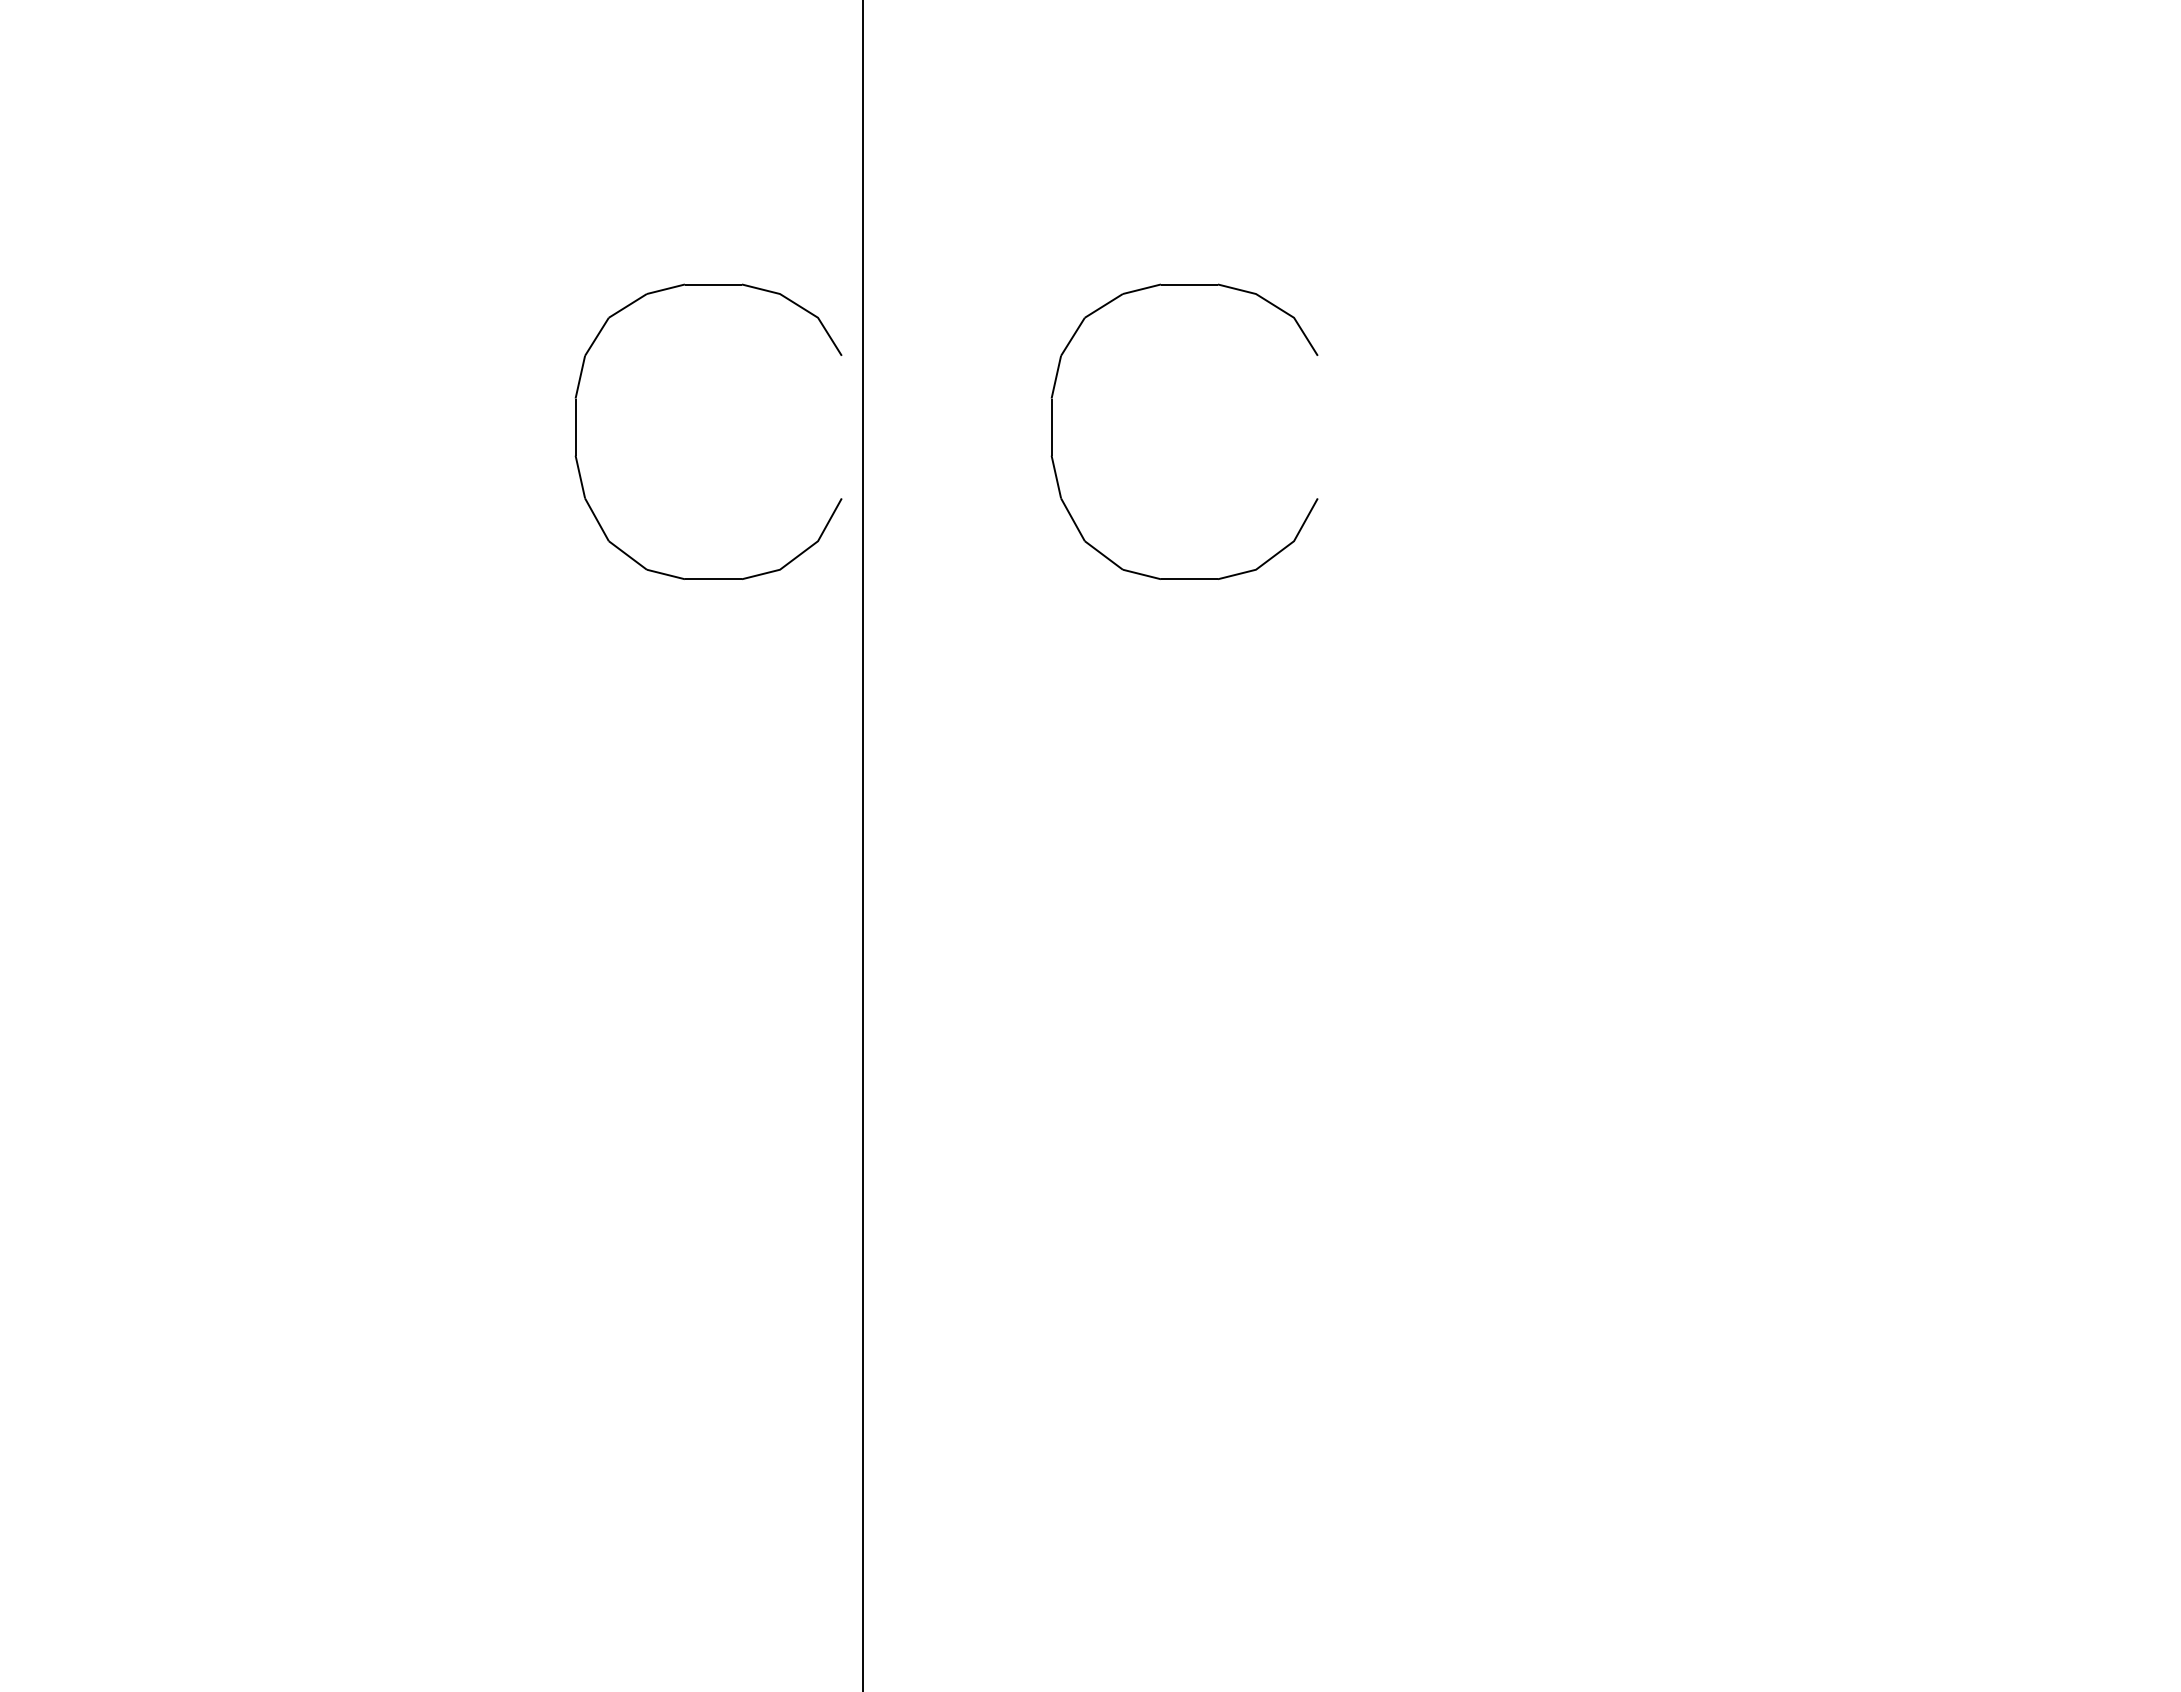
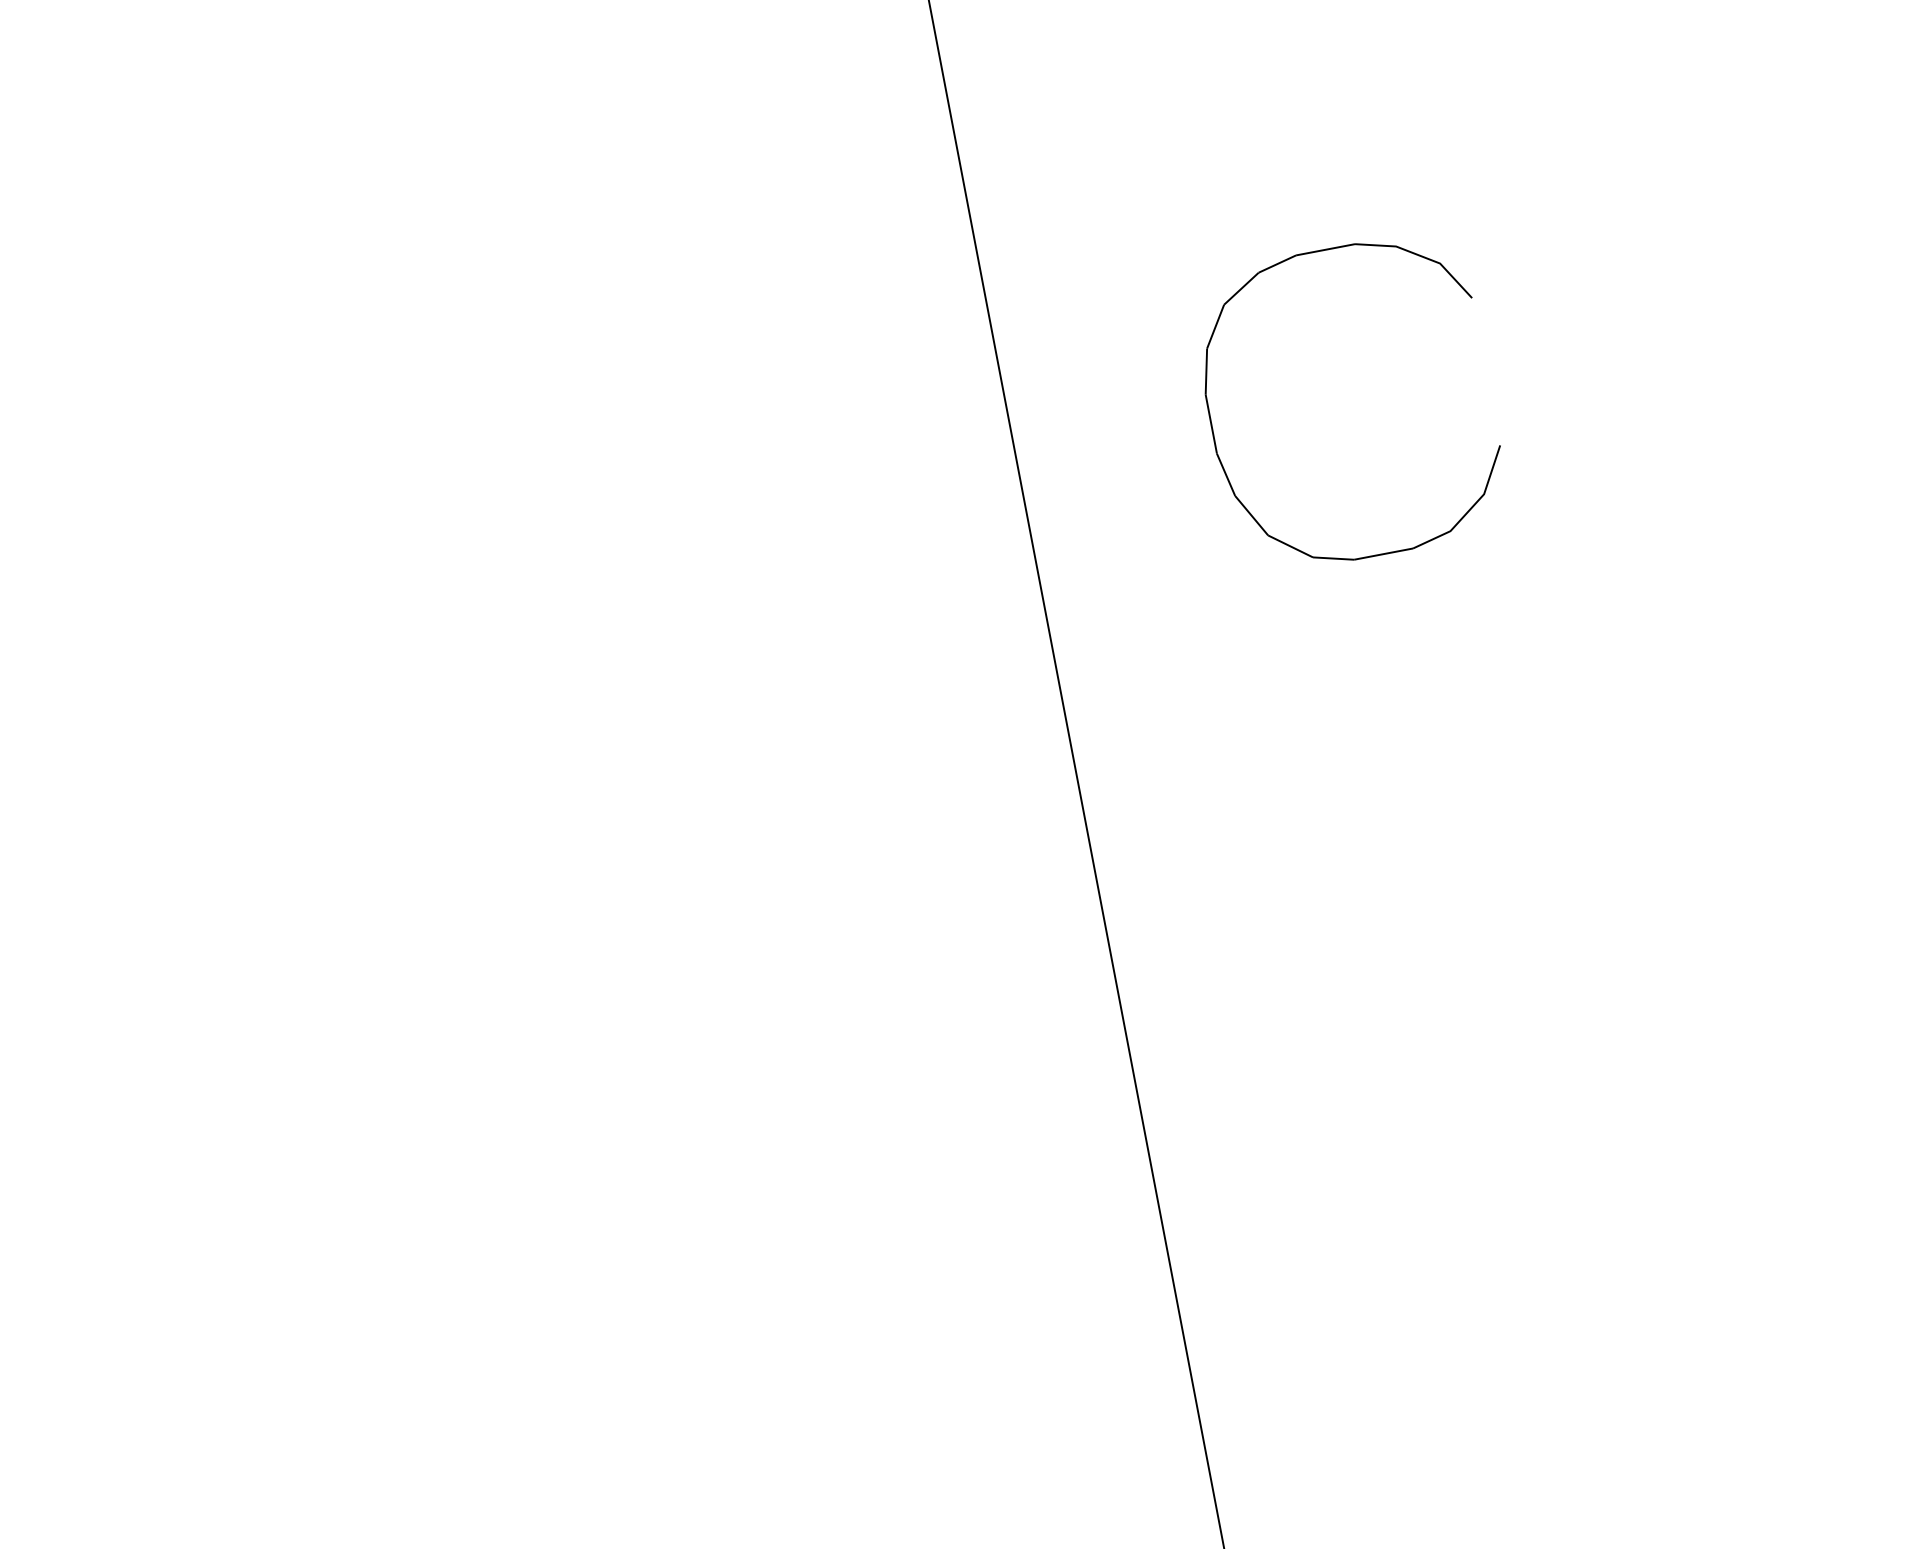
part: (576, 431) -> (721, 522), removed

